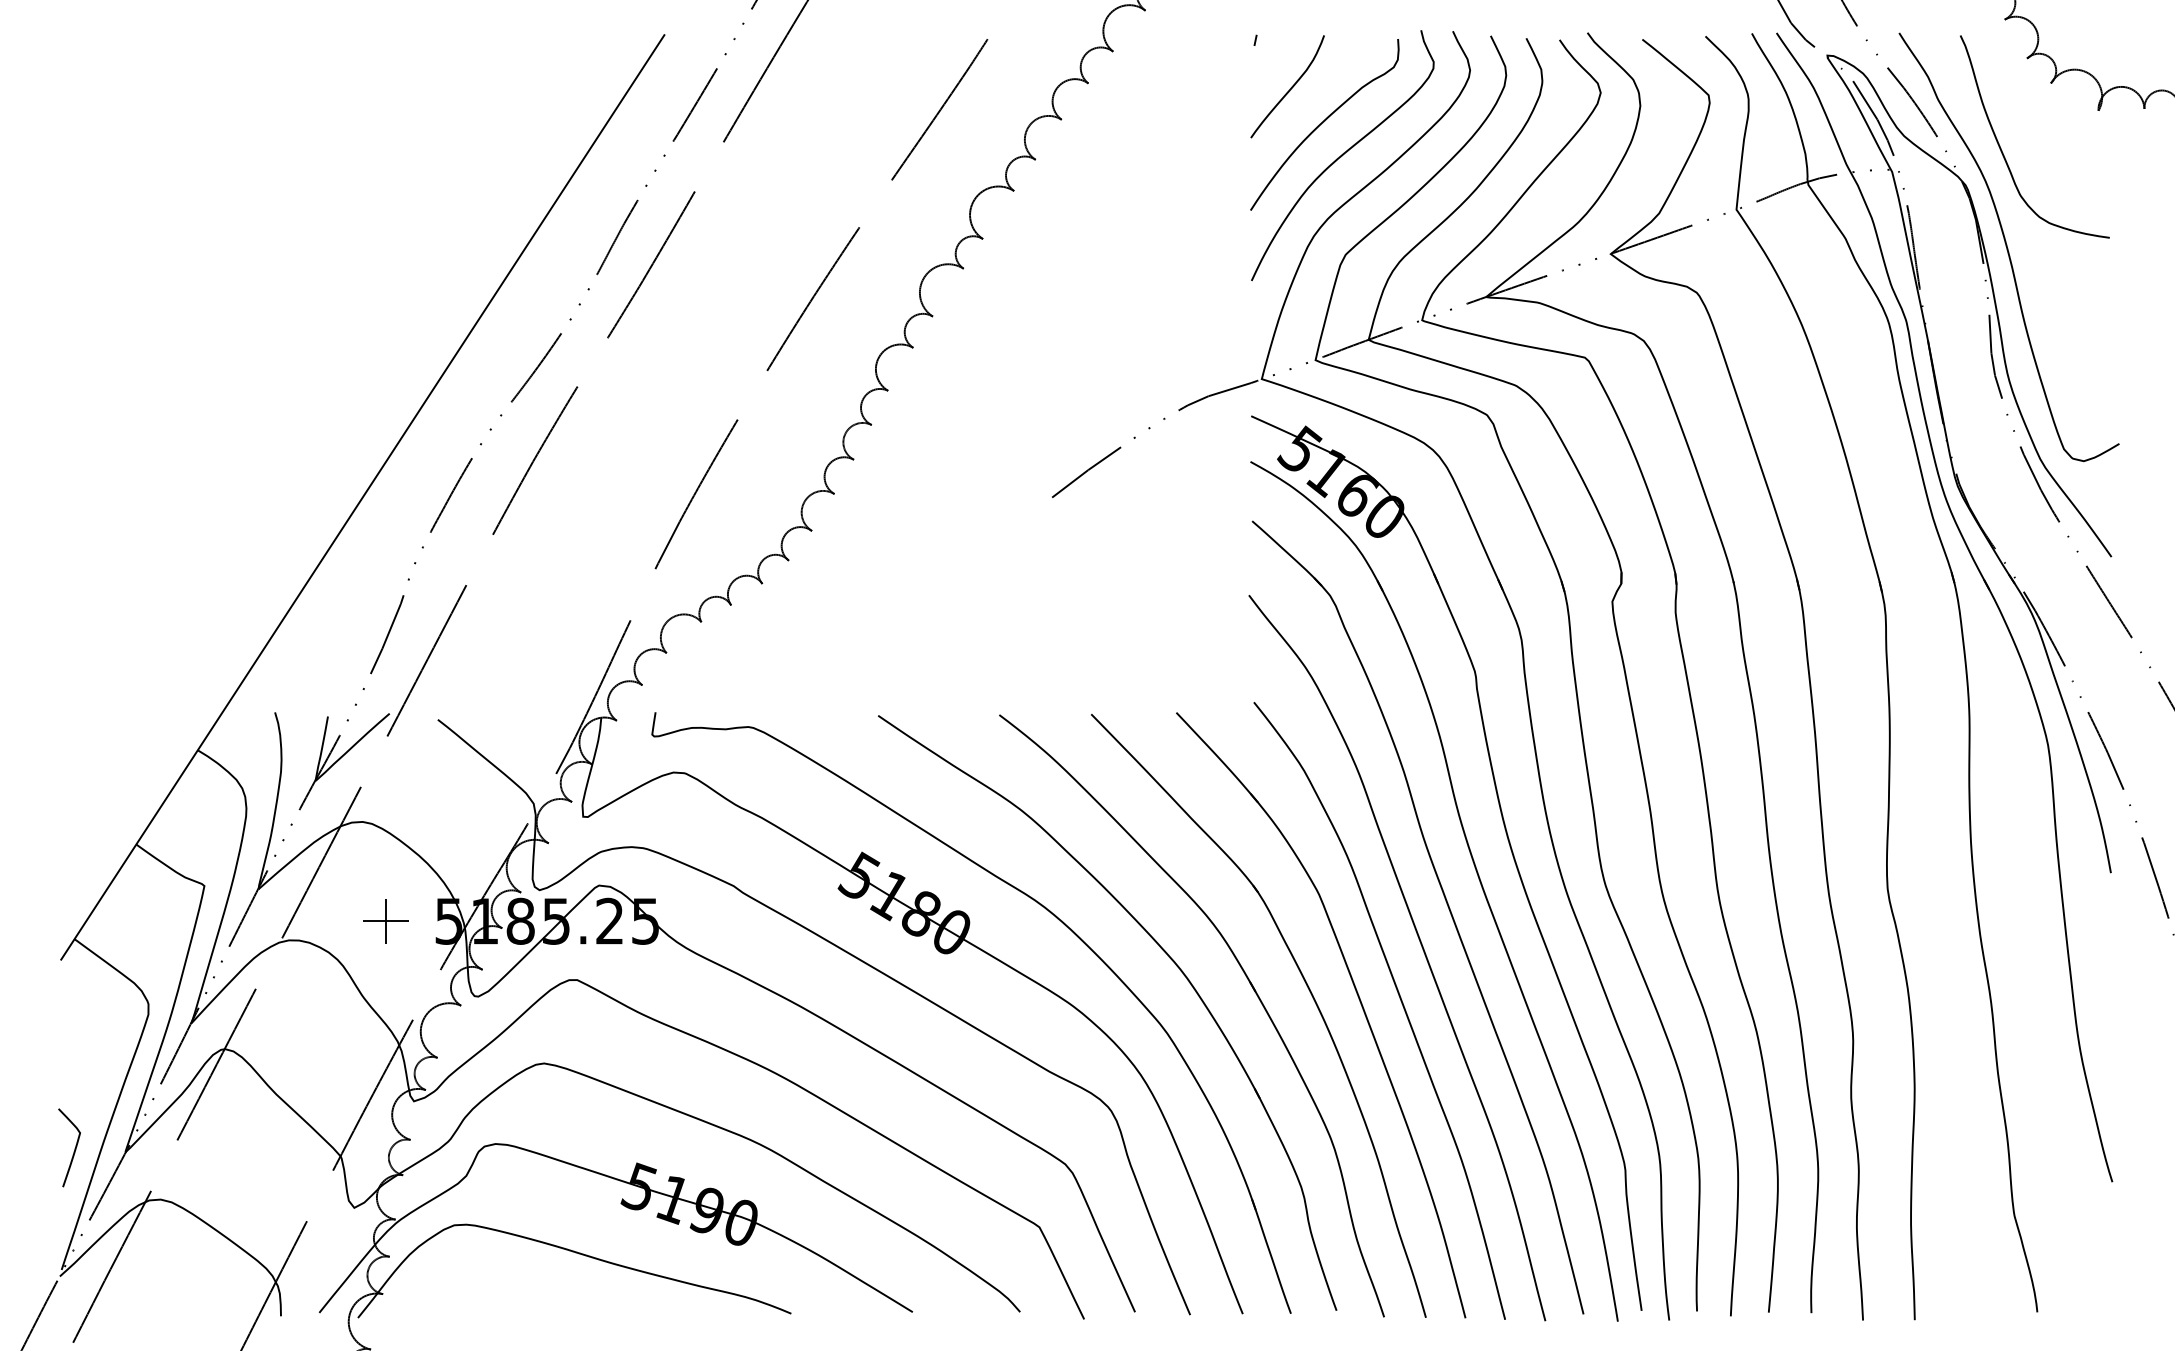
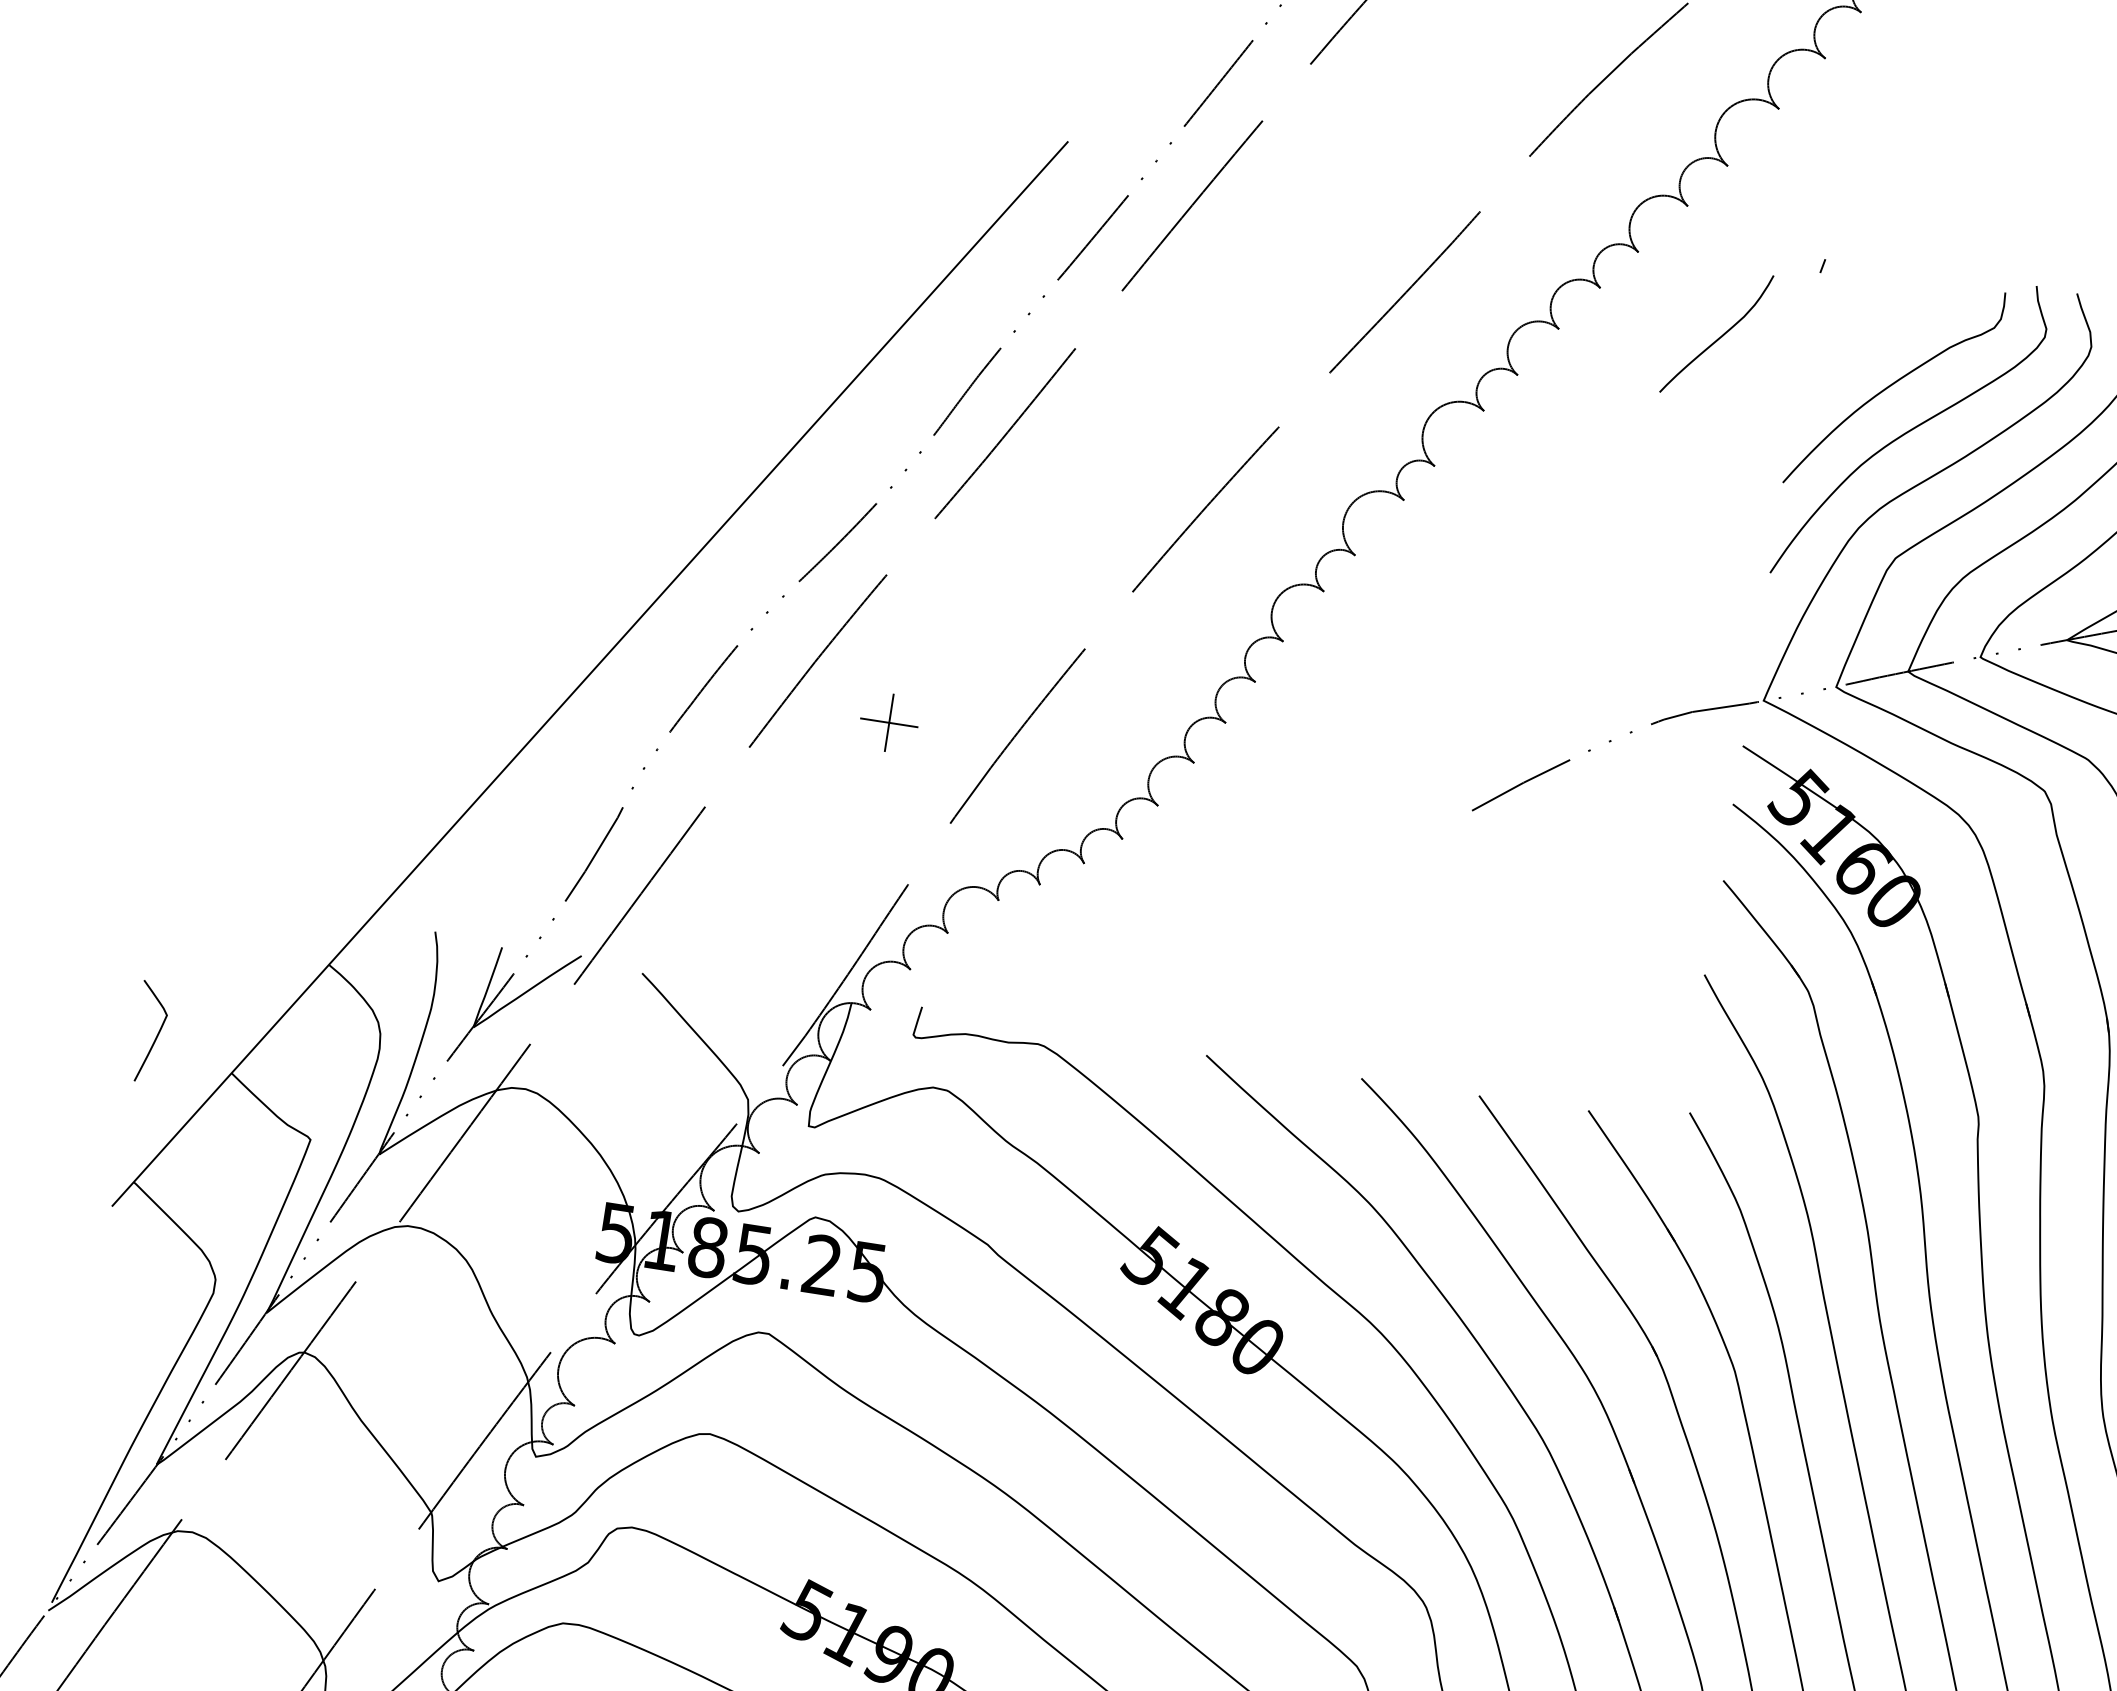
curve: (1290, 87) -> (1720, 335), moved
part: (385, 921) -> (888, 722), moved
curve: (74, 1148) -> (156, 1034), moved

